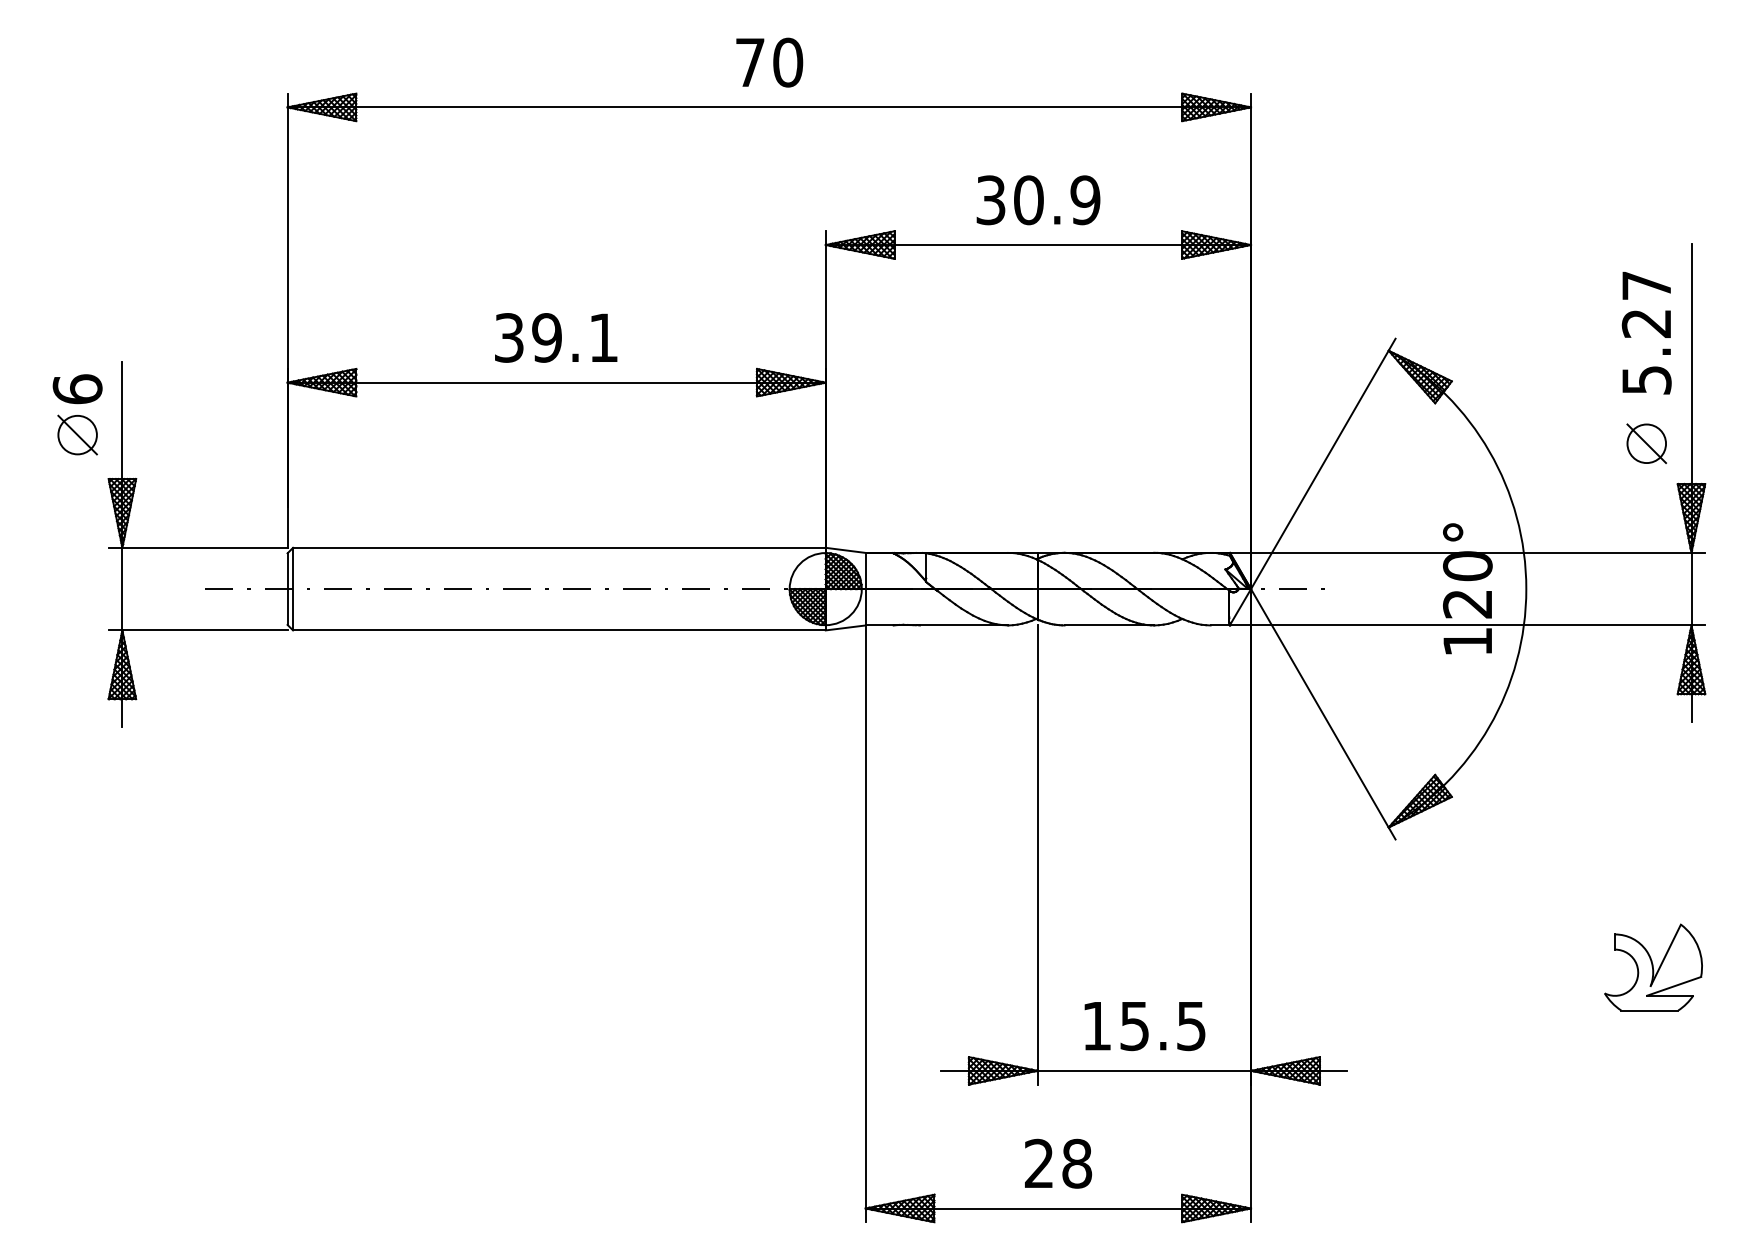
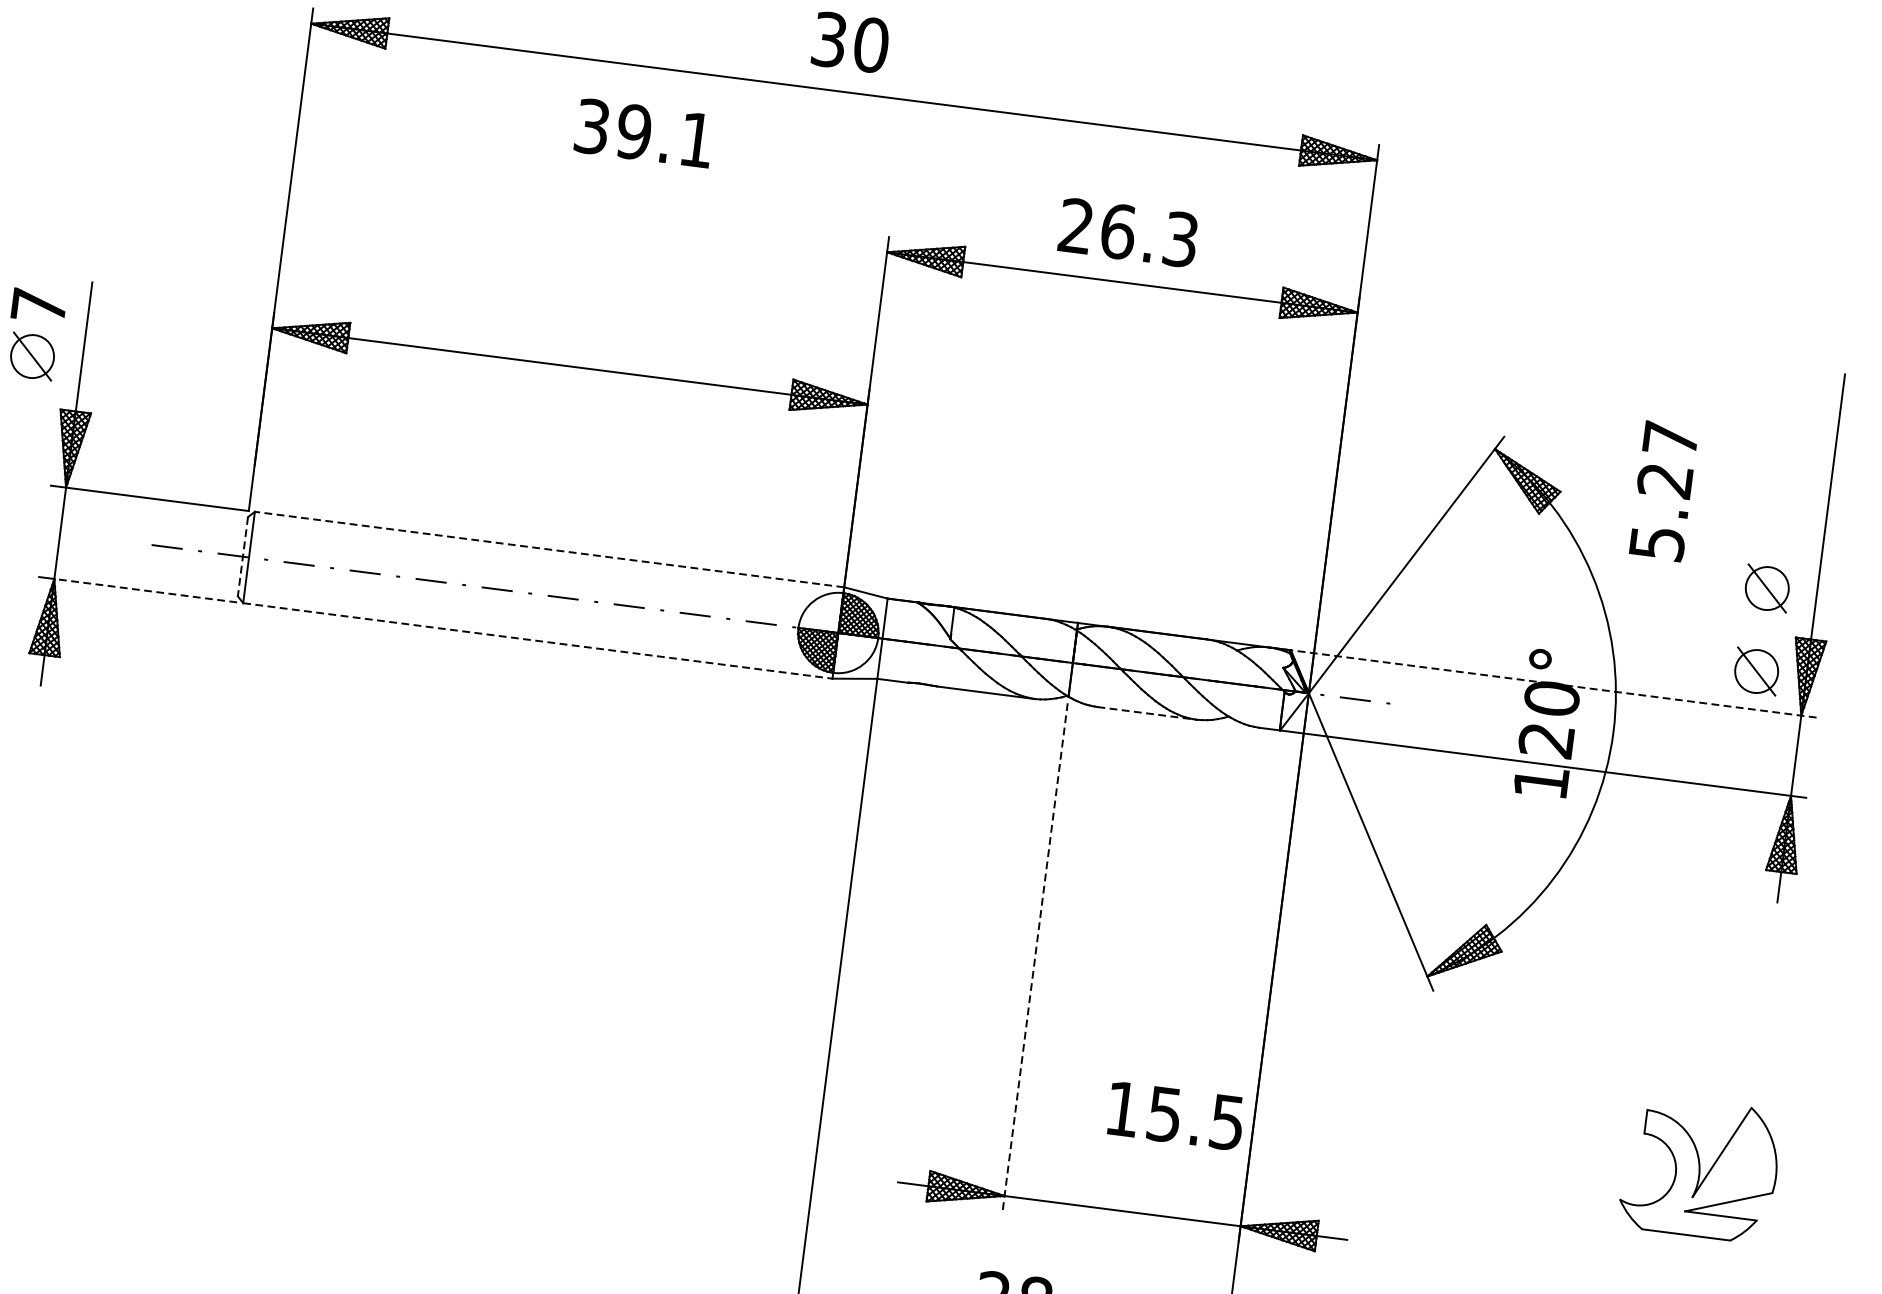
text: (750, 62) -> (829, 39), 70 -> 30
text: (1038, 200) -> (1128, 233), 30.9 -> 26.3
text: (1646, 333) -> (1663, 491), moved
text: (556, 337) -> (644, 132), moved
text: (77, 389) -> (38, 306), 6 -> 7
part: (1646, 518) -> (1756, 671), added
line: (558, 547) -> (548, 549), solid -> dashed
line: (1467, 552) -> (1553, 683), solid -> dashed
line: (287, 589) -> (242, 557), solid -> dashed
line: (1109, 625) -> (1147, 713), solid -> dashed
line: (204, 630) -> (145, 590), solid -> dashed
line: (559, 630) -> (537, 641), solid -> dashed
line: (1037, 855) -> (1034, 957), solid -> dashed
part: (1653, 967) -> (1700, 1168), size x1.4
text: (1144, 1026) -> (1175, 1116), moved

